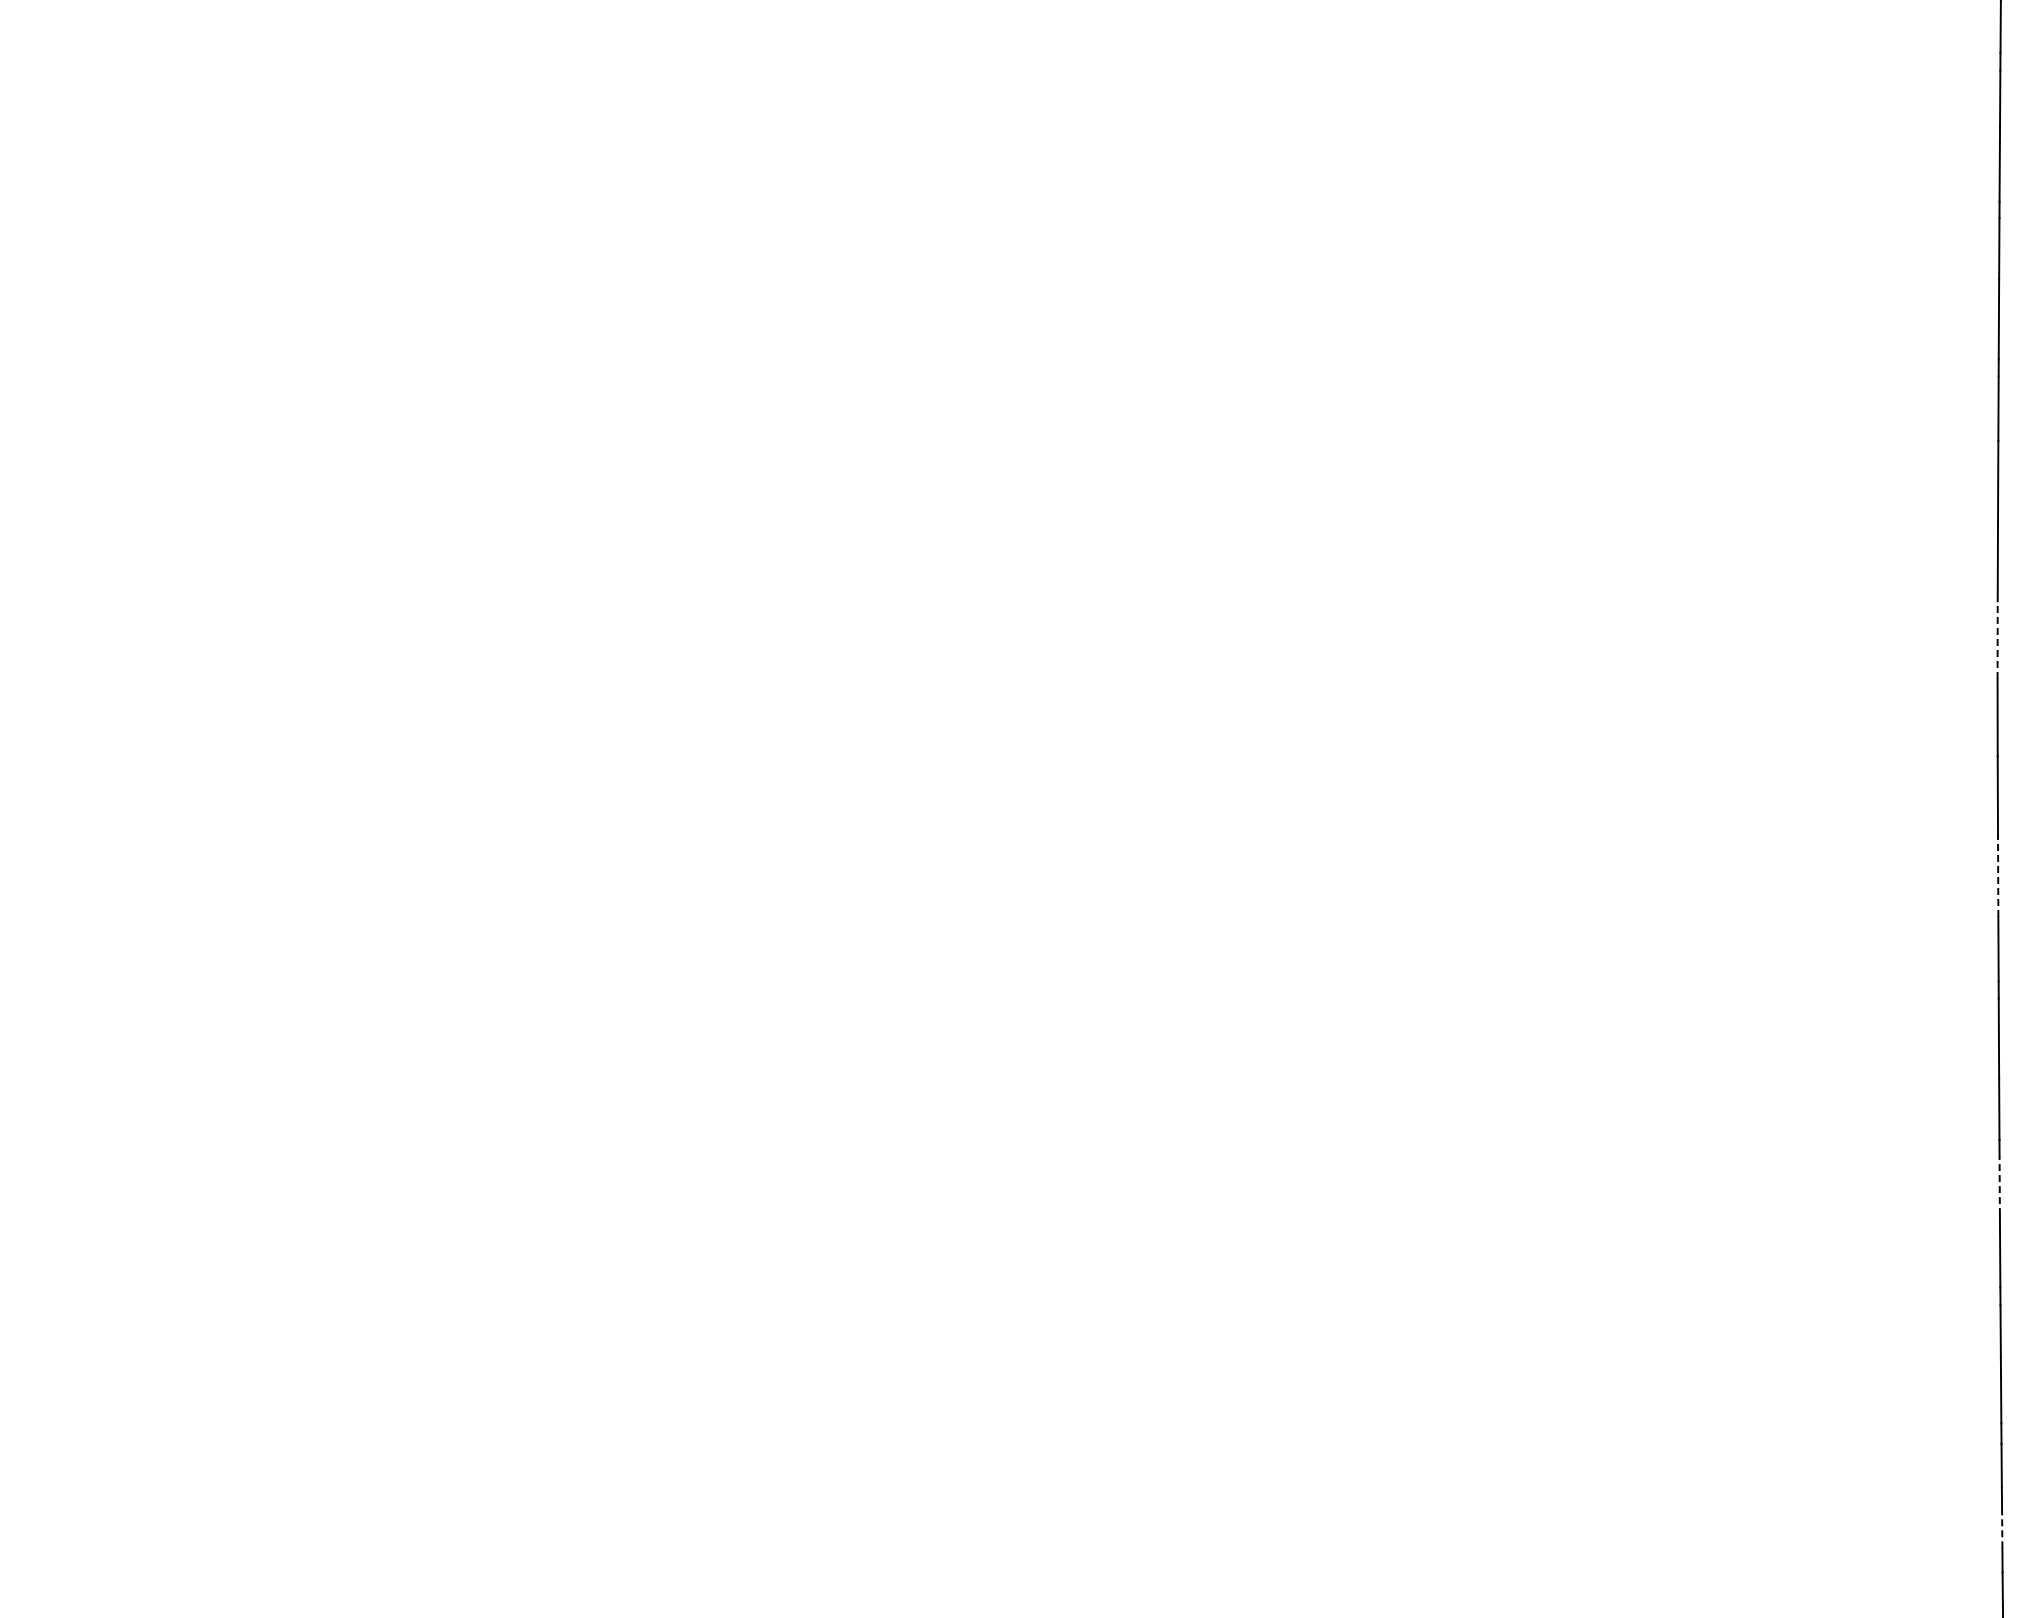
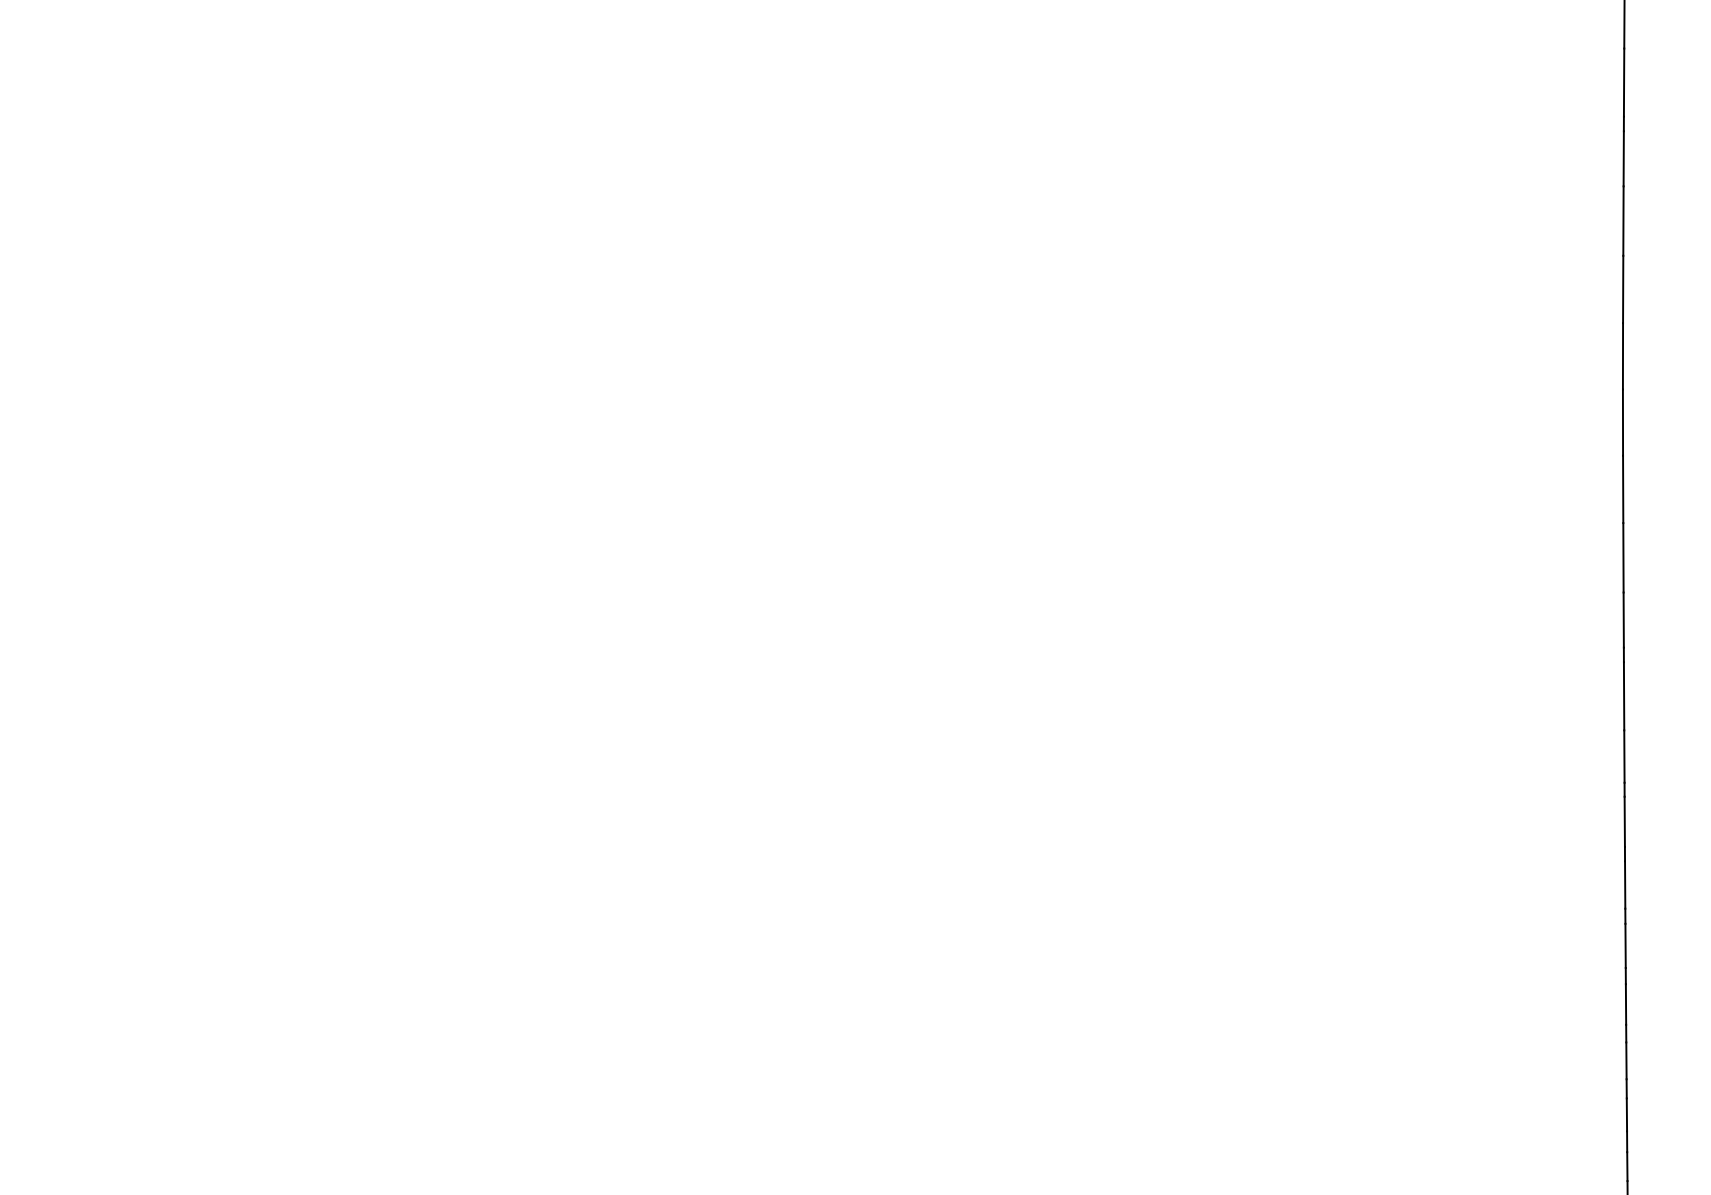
line: (1997, 640) -> (1622, 356), dashed -> solid
line: (1998, 876) -> (1623, 558), dashed -> solid
line: (1999, 1185) -> (1624, 821), dashed -> solid
line: (2002, 1528) -> (1627, 1114), dashed -> solid

